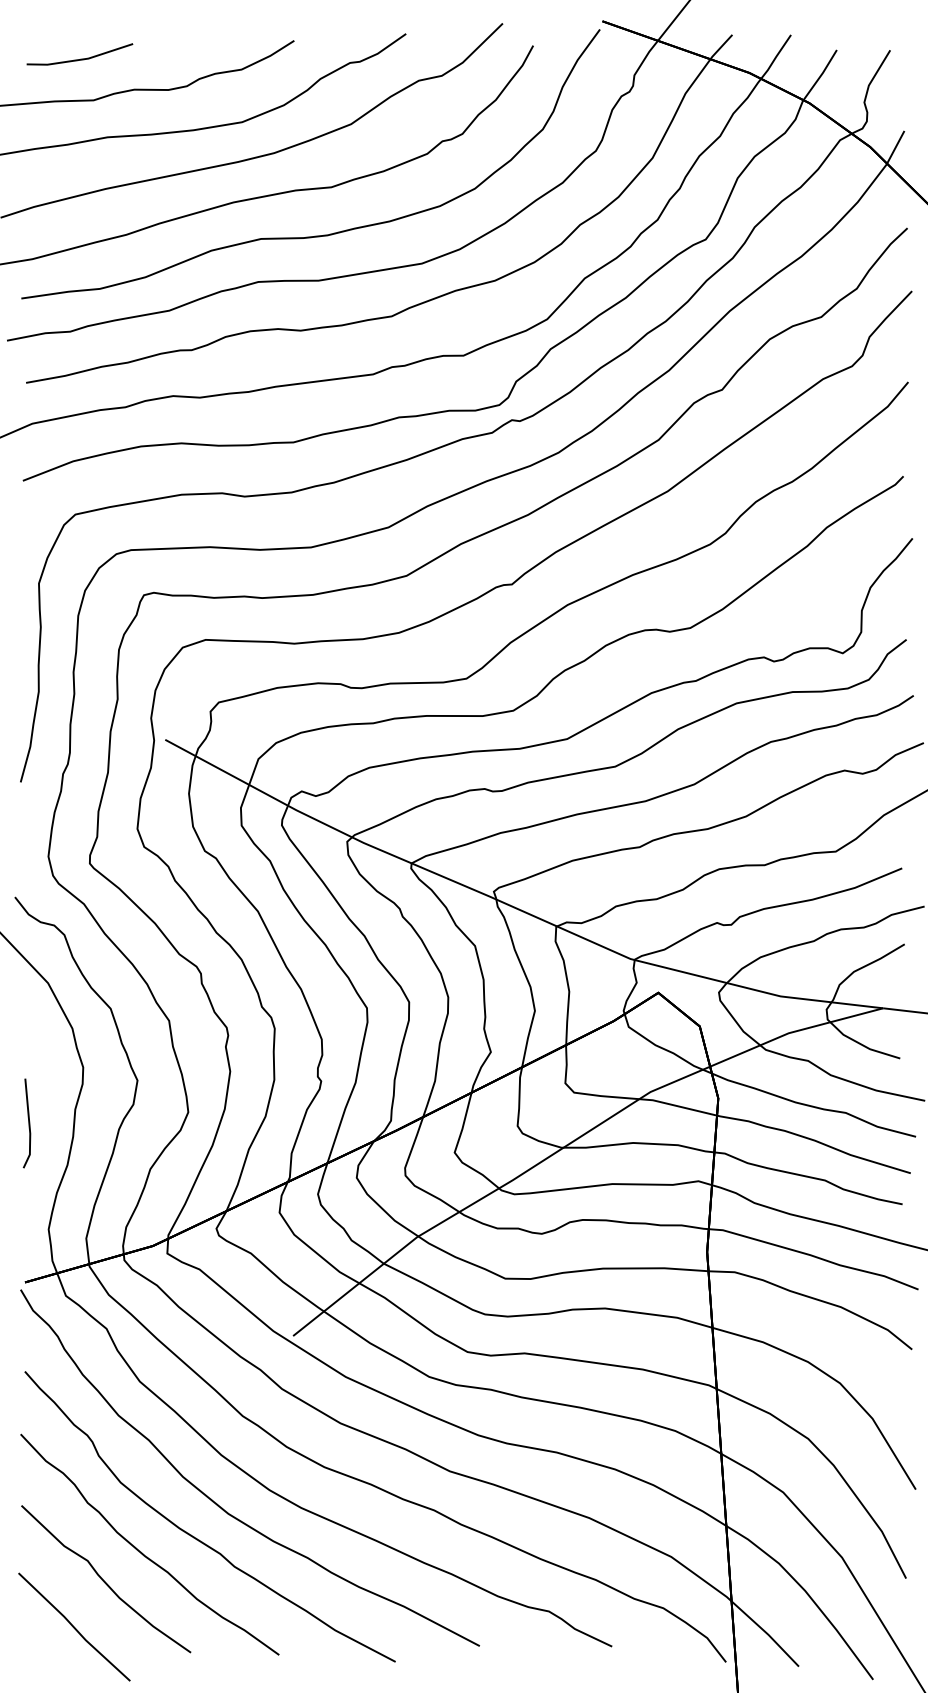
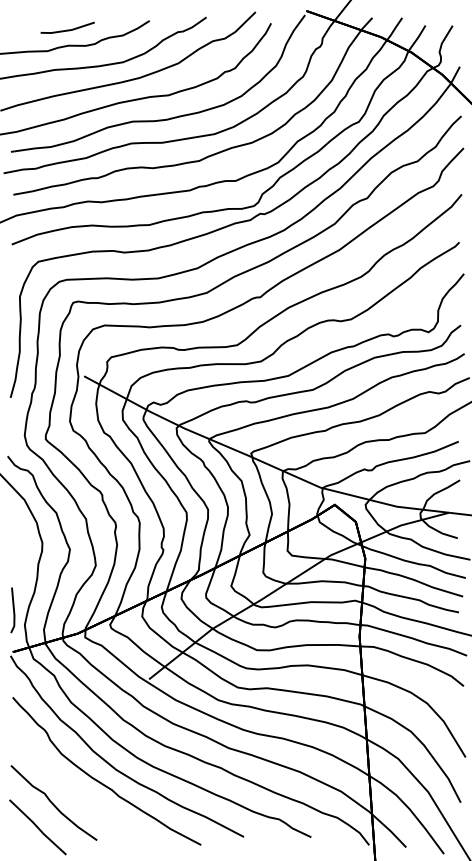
line: (79, 57) -> (67, 29), moved
line: (28, 1123) -> (13, 610), moved
curve: (142, 1550) -> (72, 788), removed

